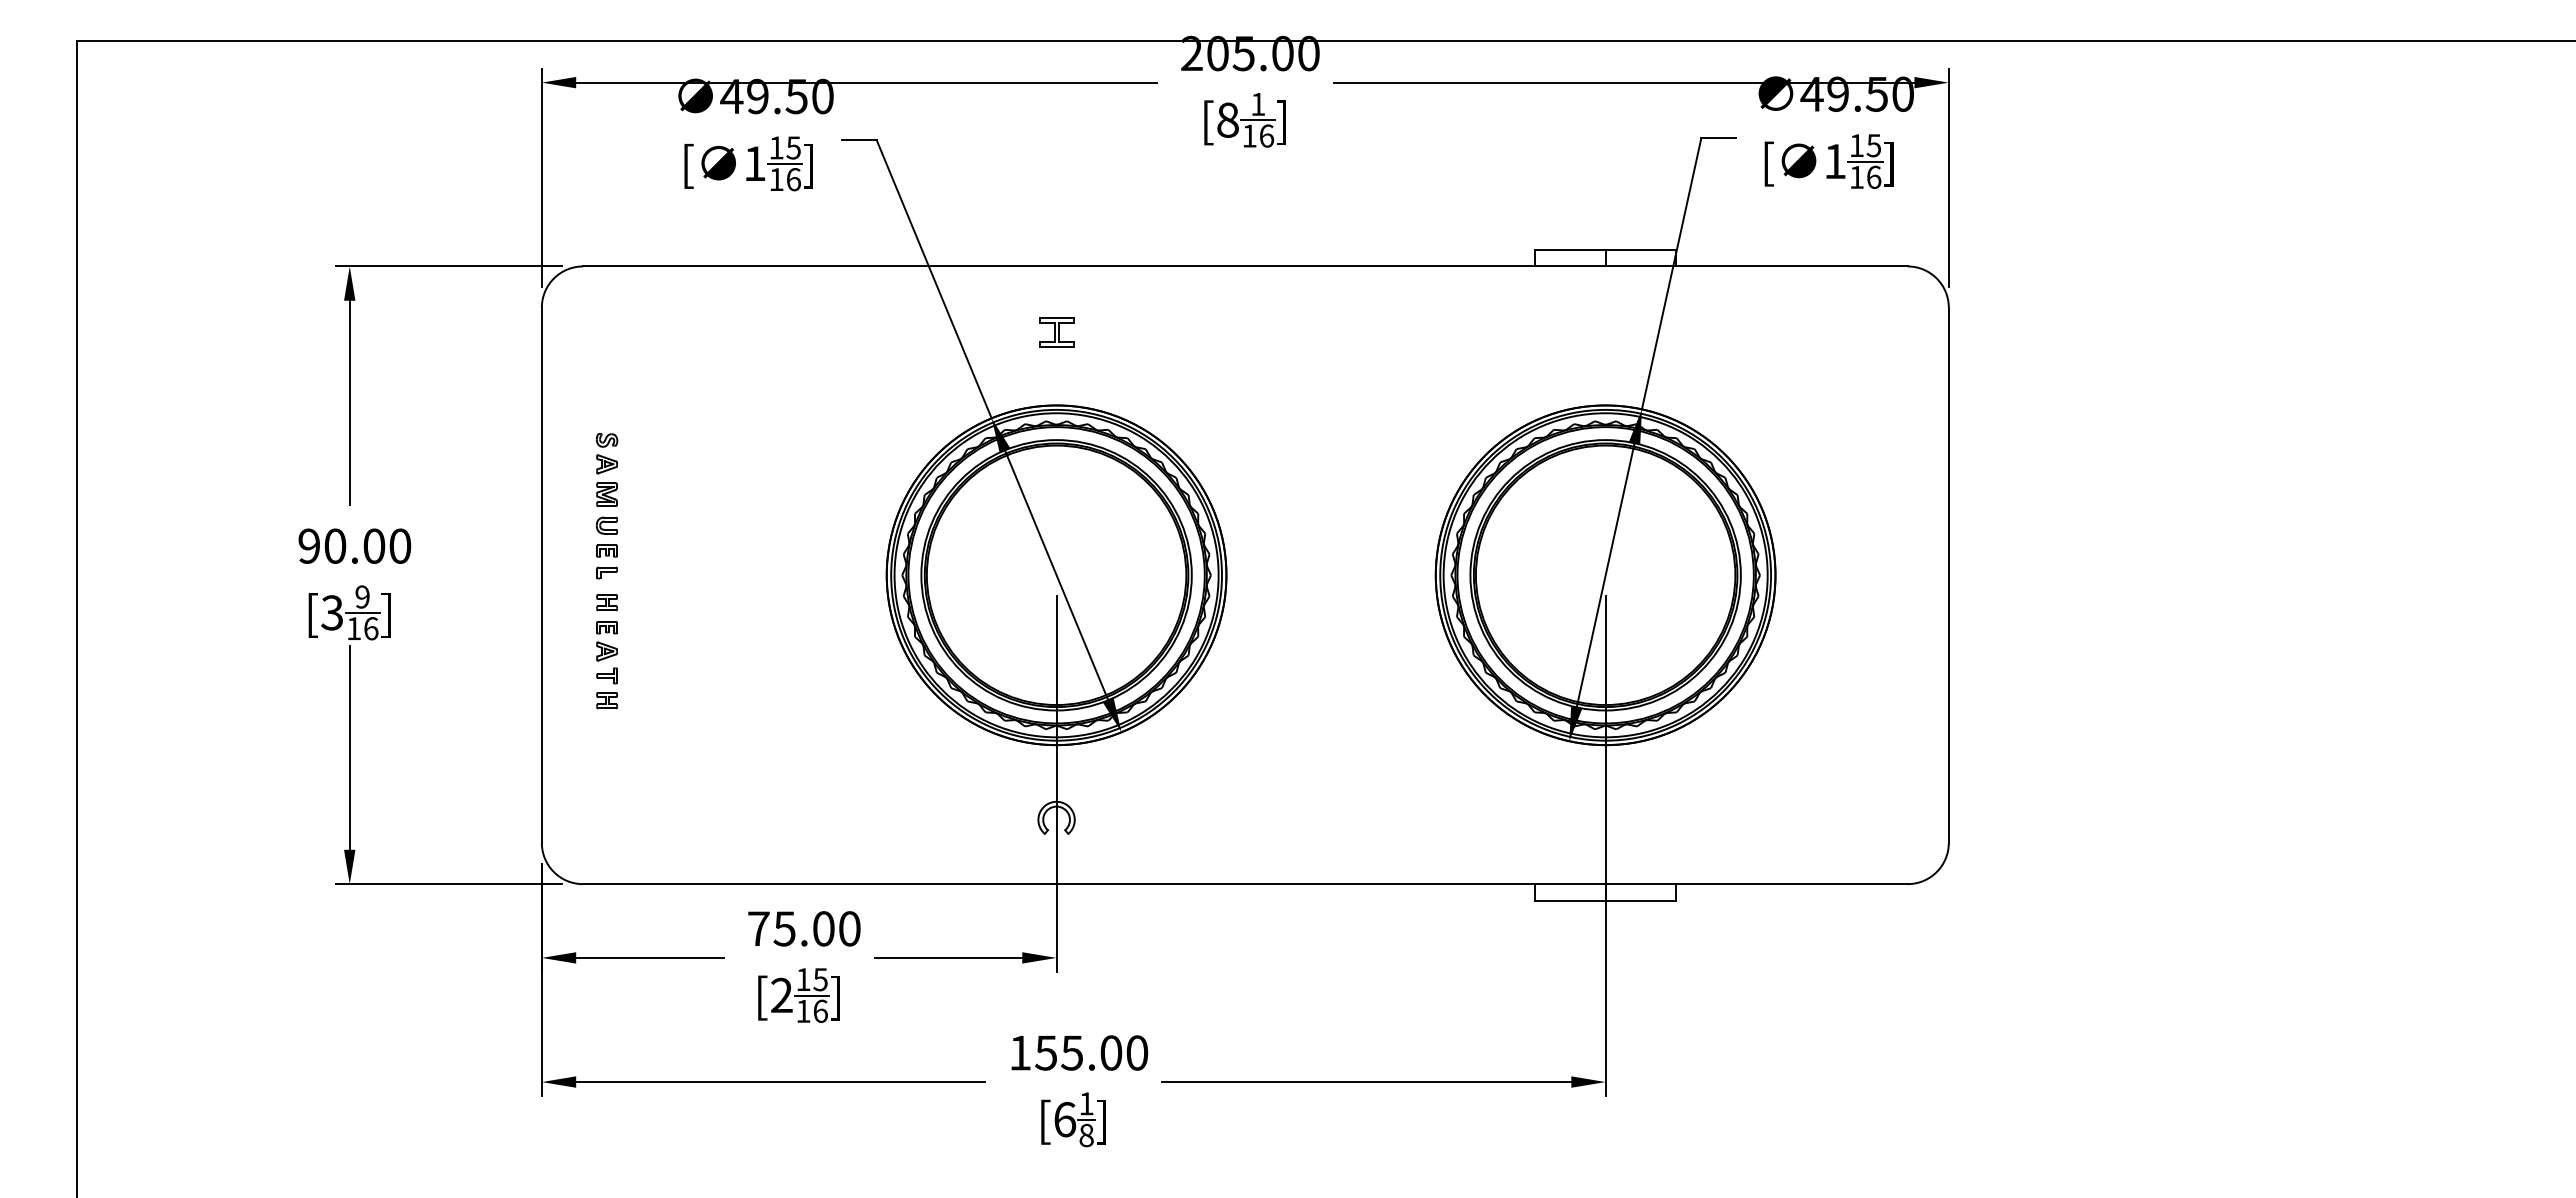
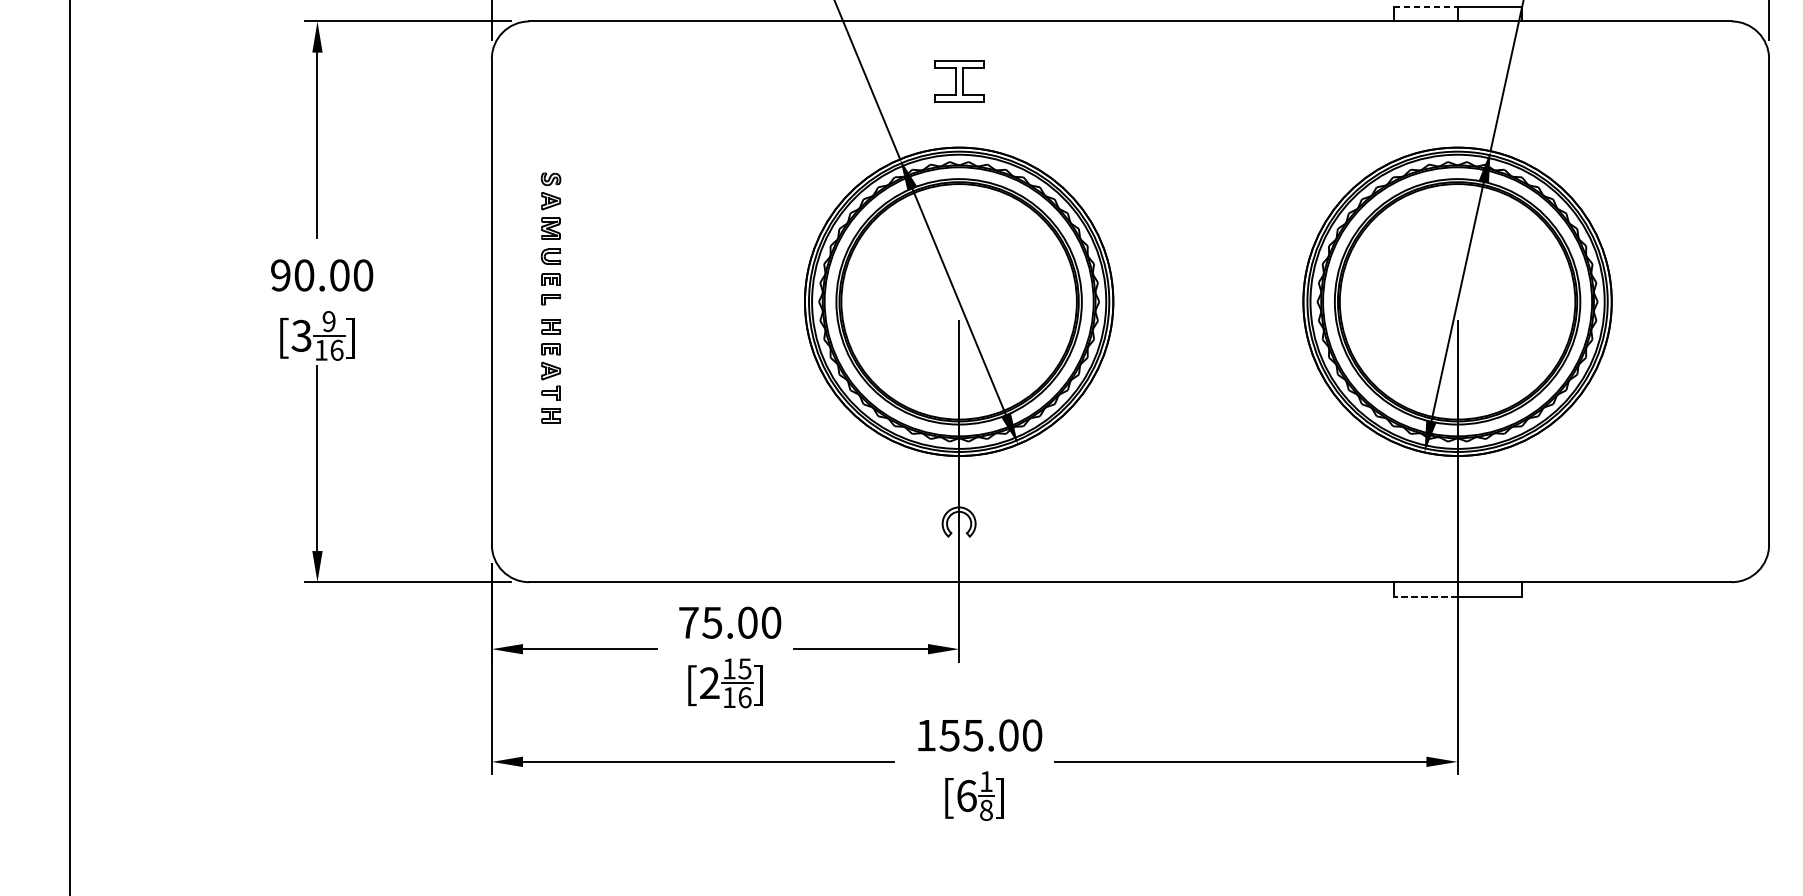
line: (1570, 249) -> (1425, 6), solid -> dashed
part: (1056, 332) -> (959, 81), size x1.6
line: (1569, 900) -> (1424, 597), solid -> dashed

